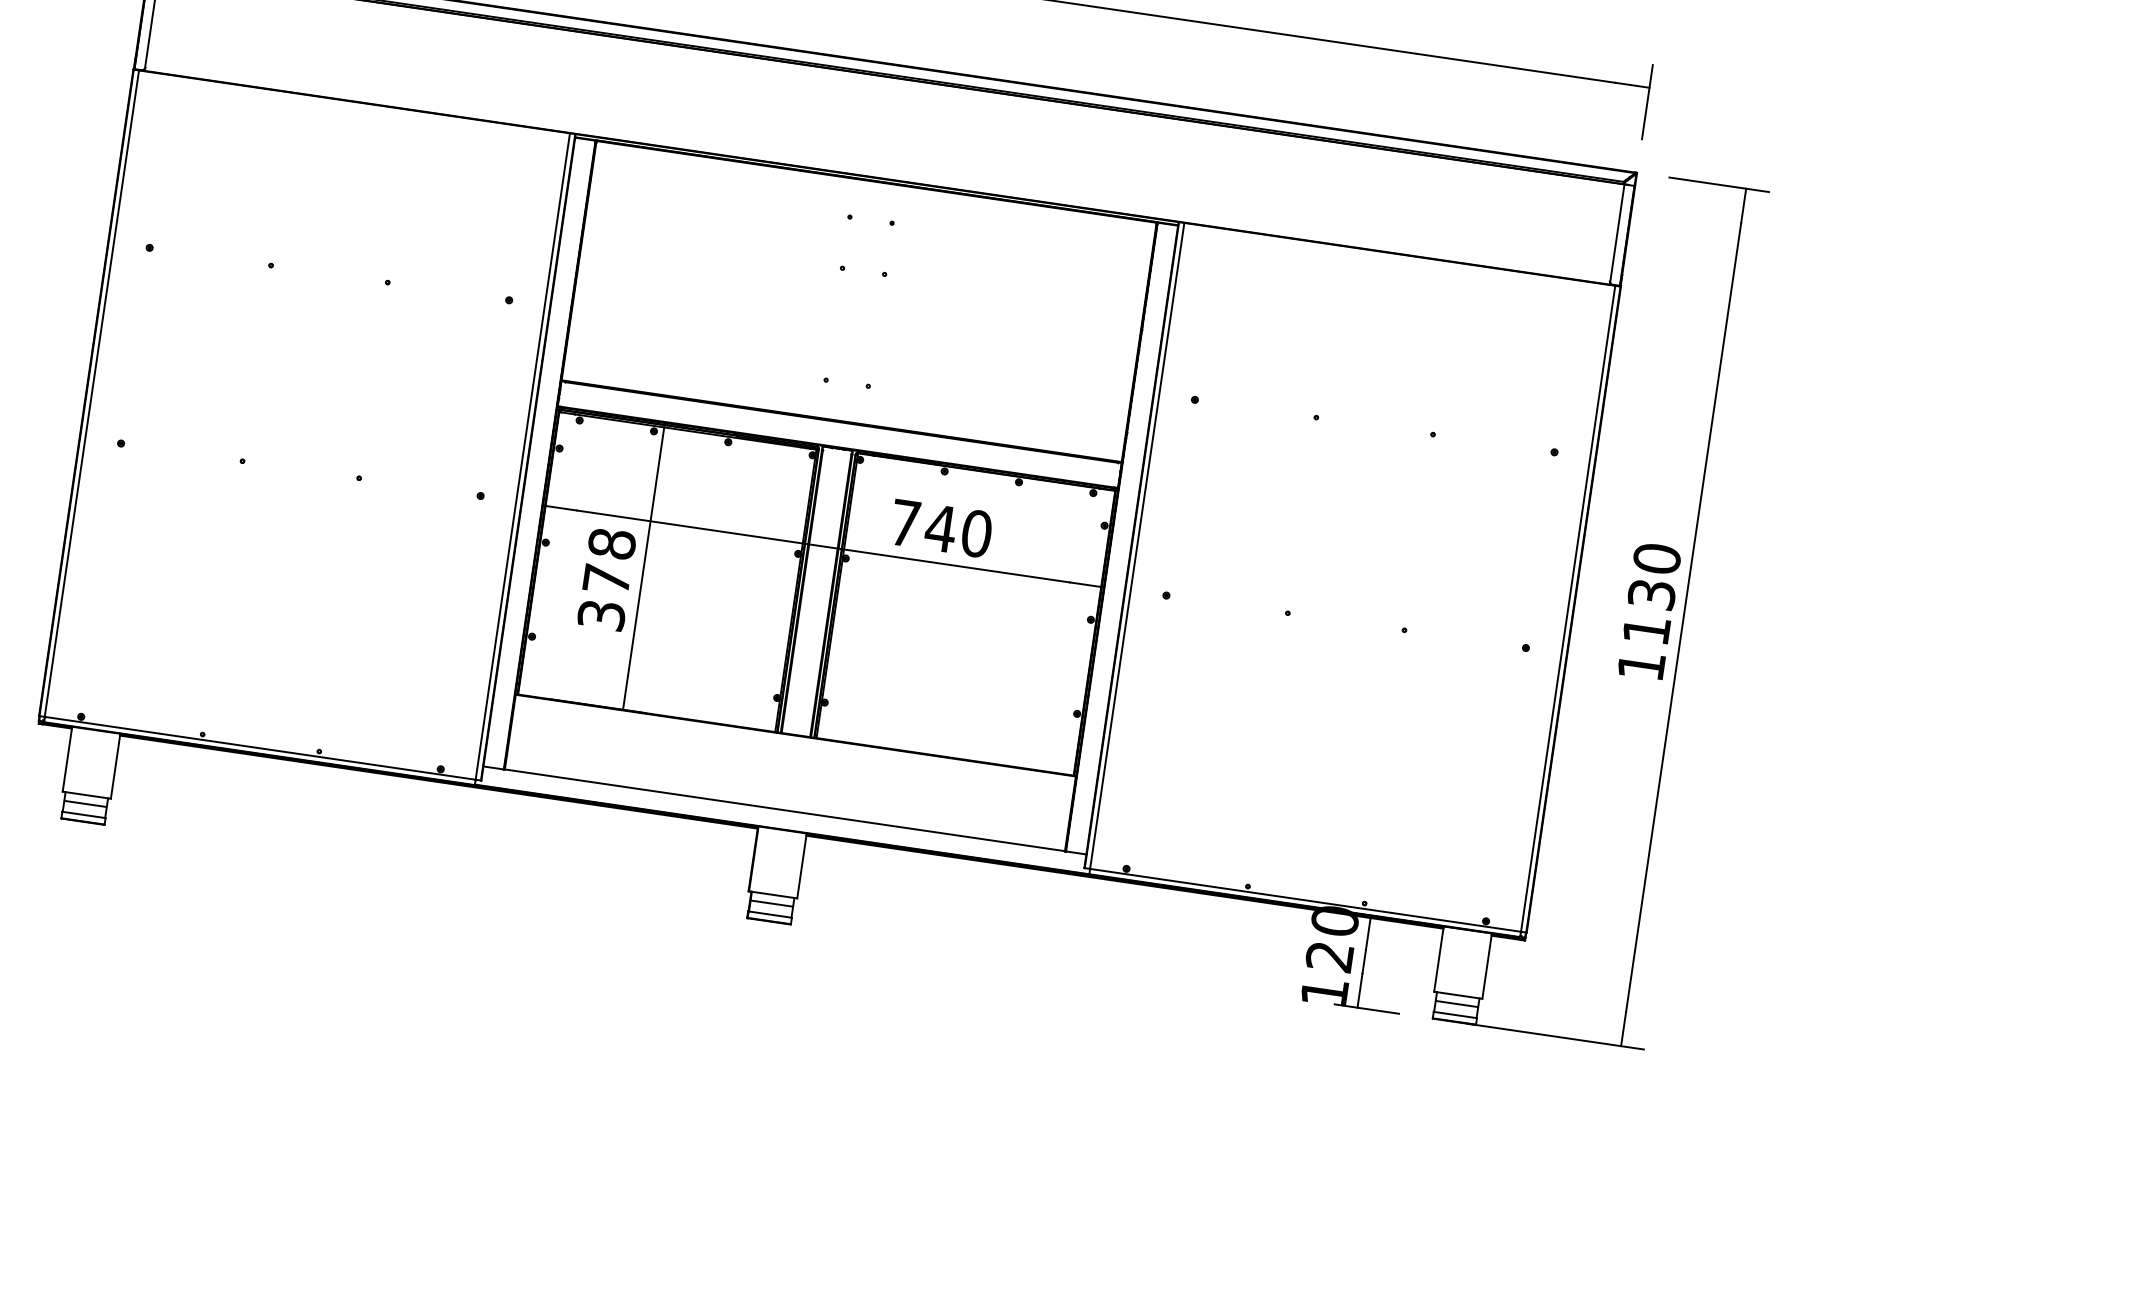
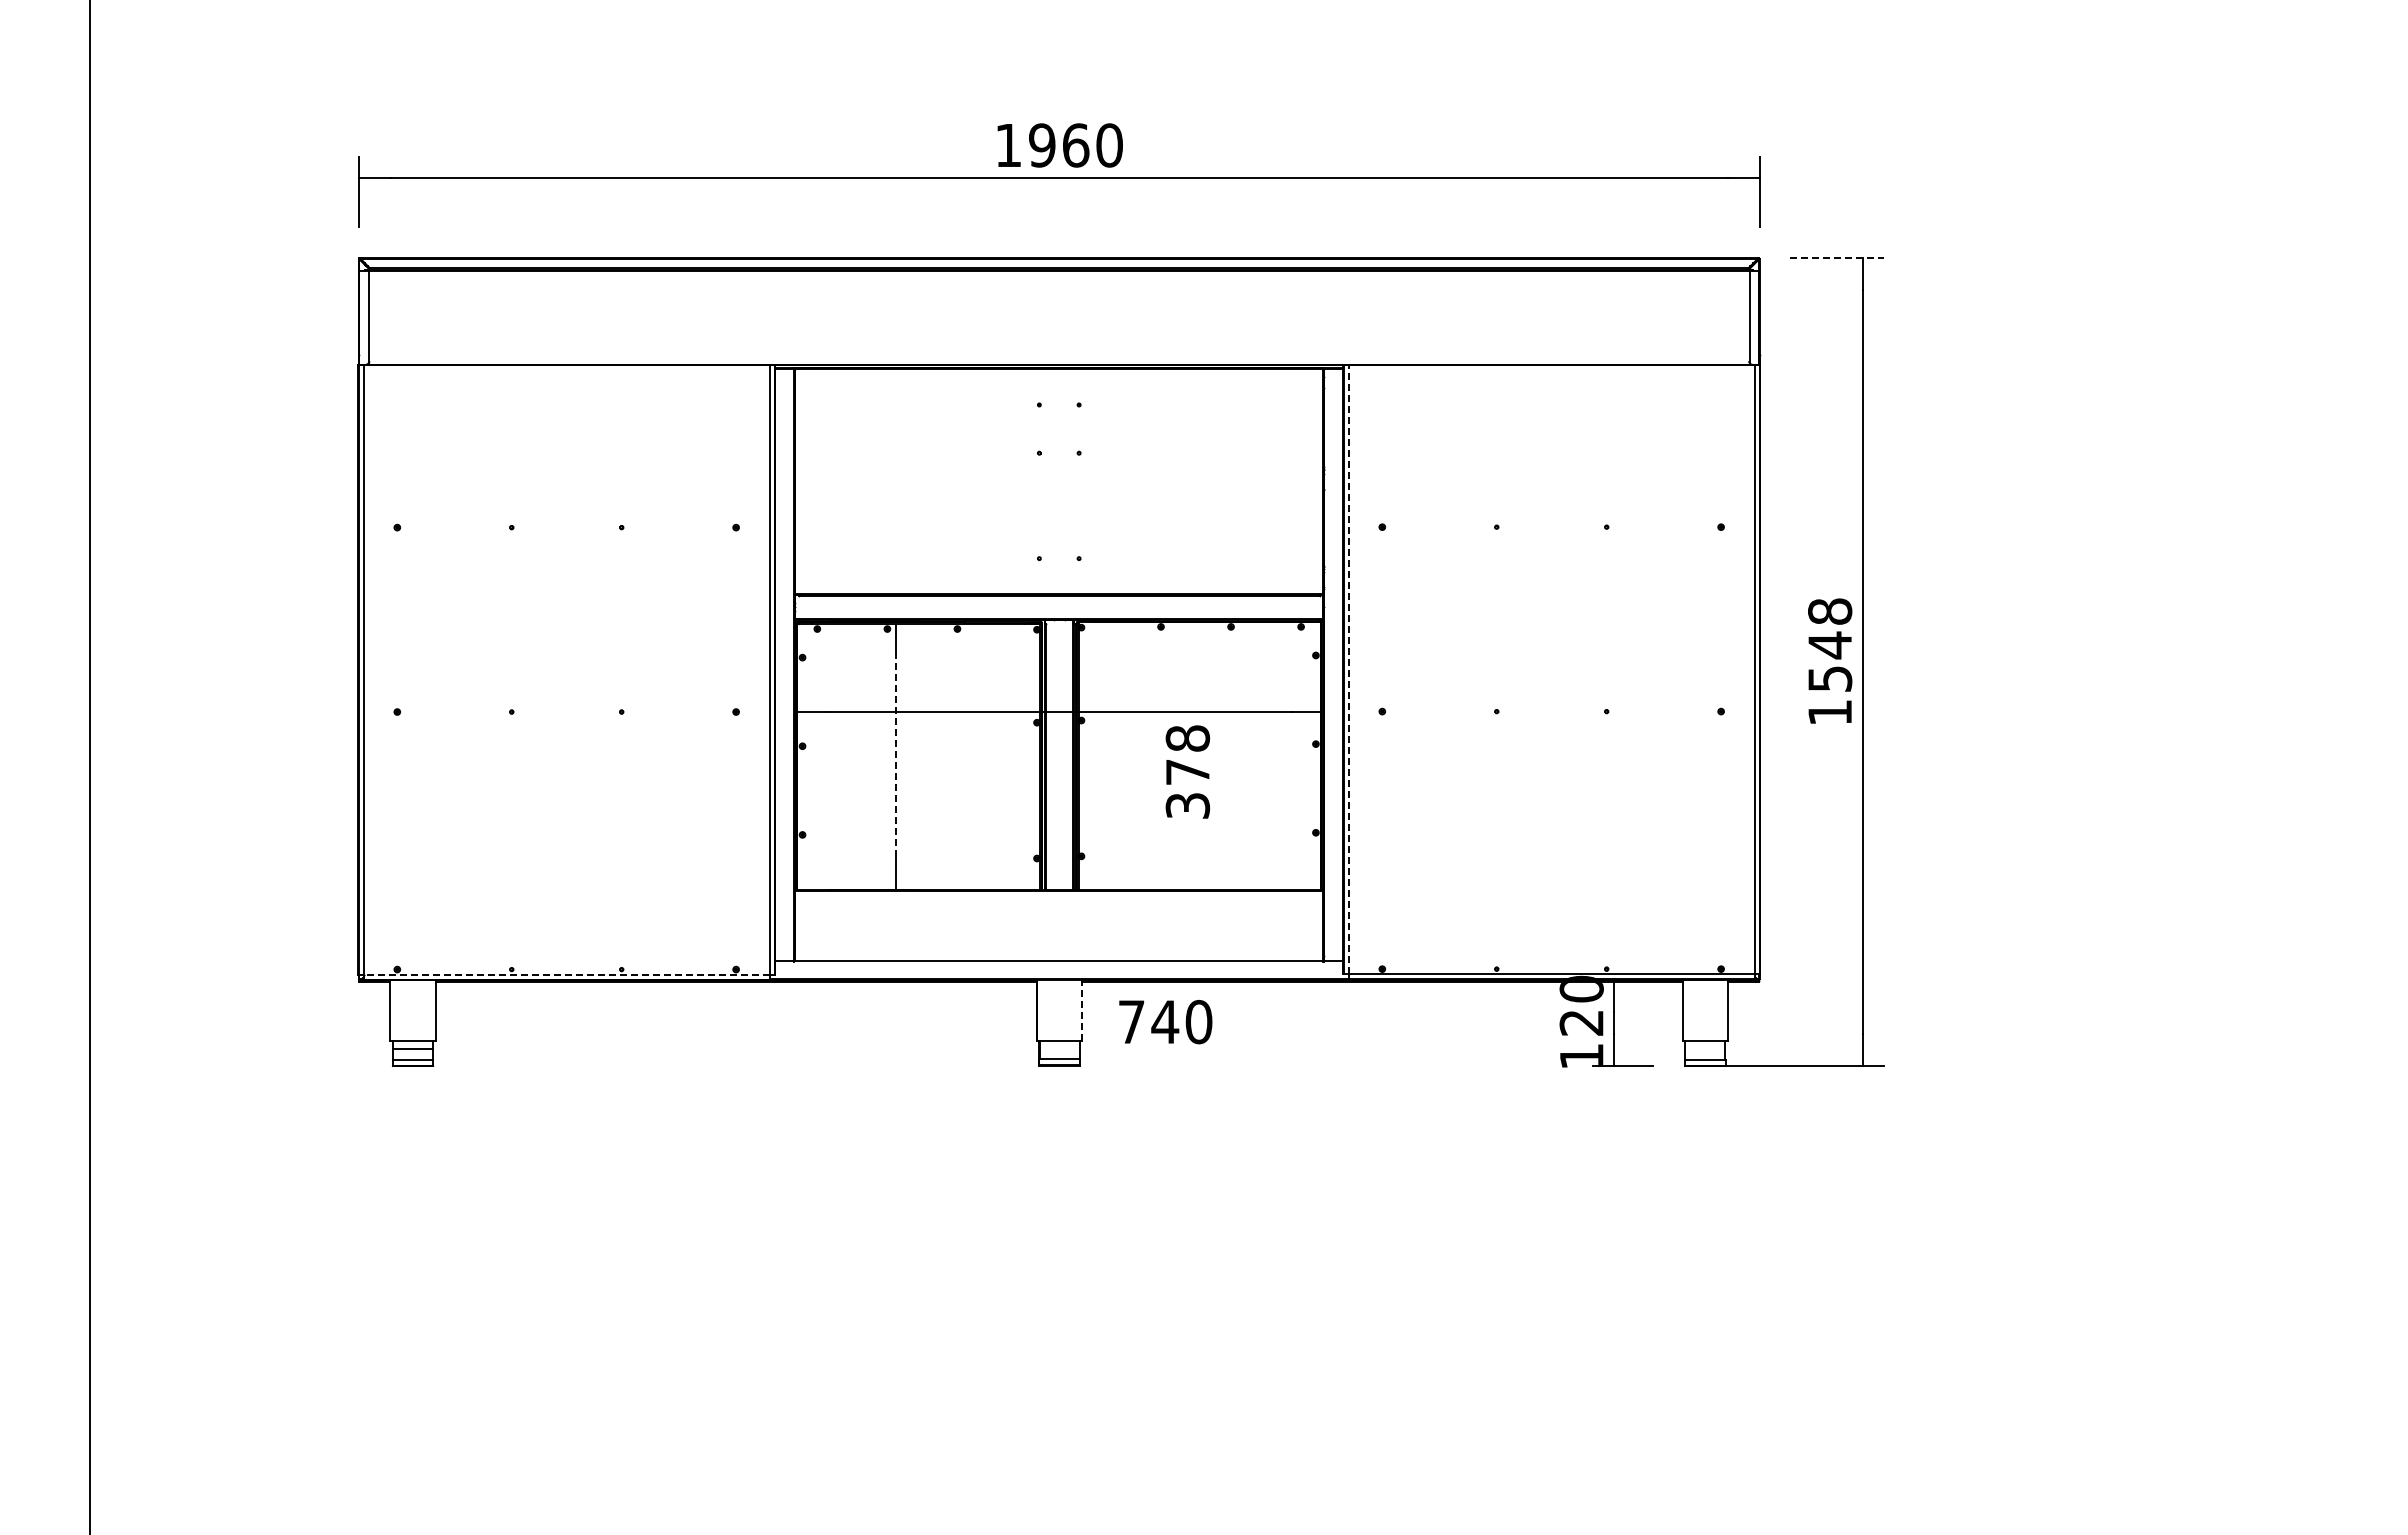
line: (1719, 185) -> (1837, 258), solid -> dashed
text: (941, 529) -> (1165, 1022), moved
line: (1137, 545) -> (1348, 669), solid -> dashed
line: (644, 566) -> (896, 755), solid -> dashed
text: (606, 578) -> (1187, 771), moved
text: (1652, 593) -> (1830, 644), 1130 -> 1548
line: (259, 748) -> (566, 974), solid -> dashed
line: (801, 866) -> (1082, 1010), solid -> dashed
line: (771, 903) -> (1059, 1048), removed
line: (1457, 1004) -> (1705, 1049), removed

